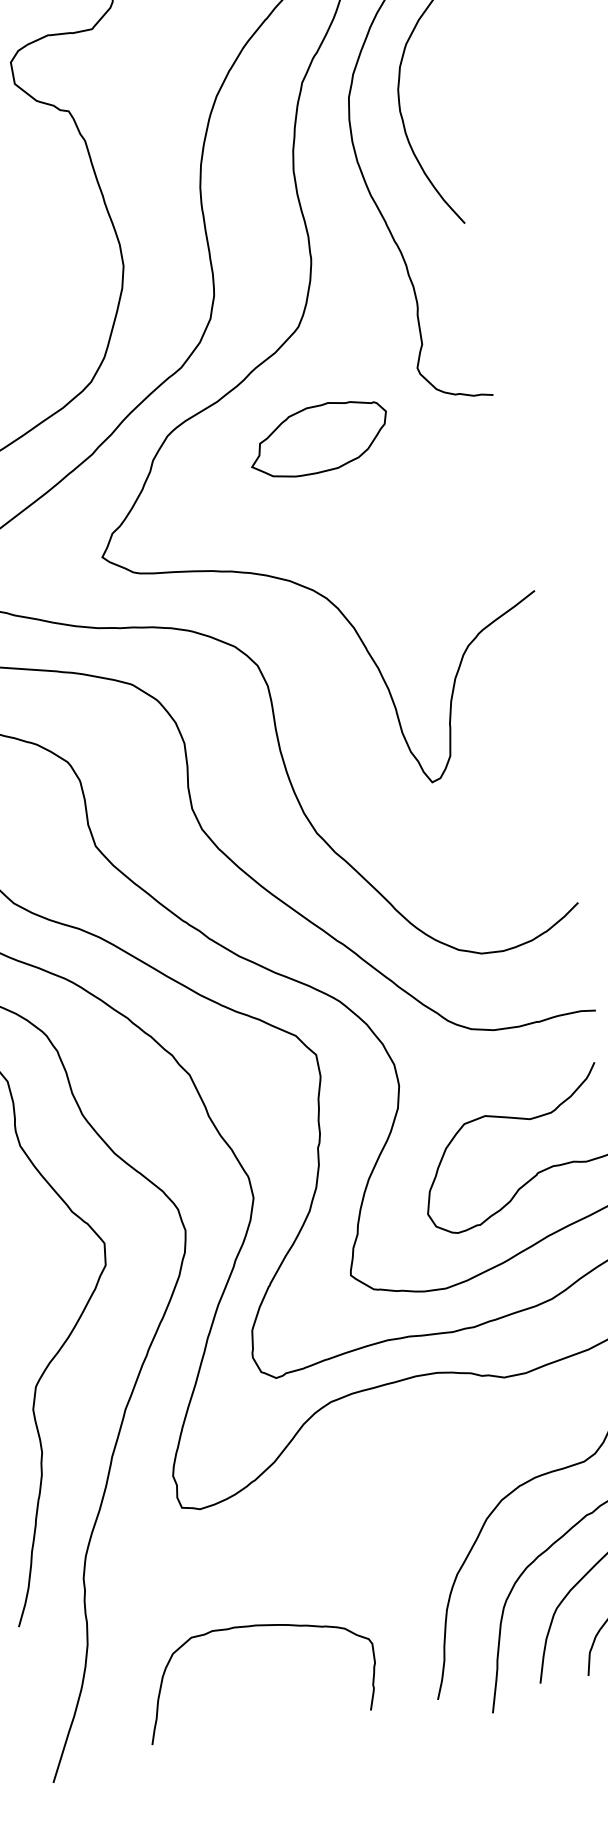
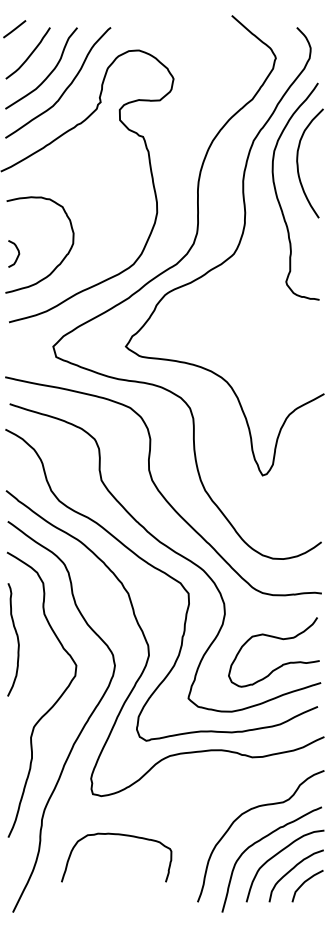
part: (319, 438) -> (235, 307), removed
curve: (251, 1628) -> (116, 835), moved

